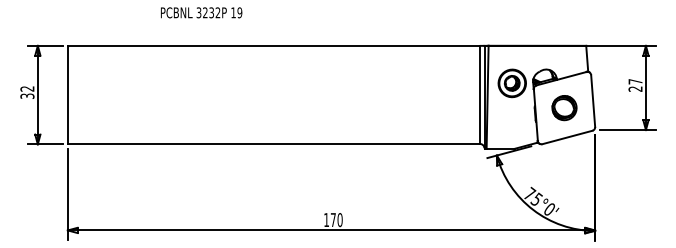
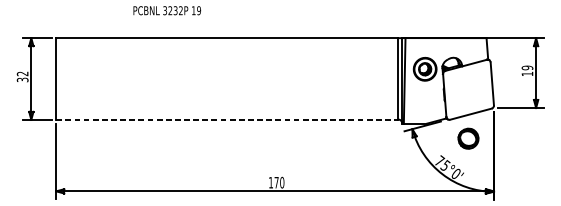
text: (635, 85) -> (527, 71), 27 -> 19
part: (564, 108) -> (468, 139), moved
line: (273, 143) -> (226, 119), solid -> dashed

